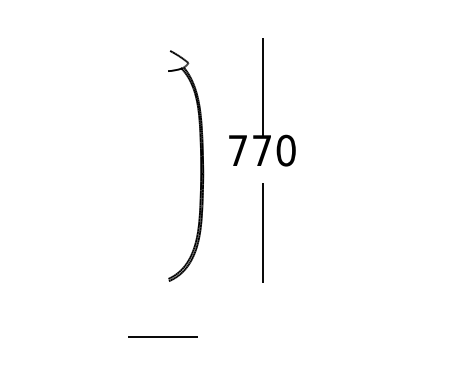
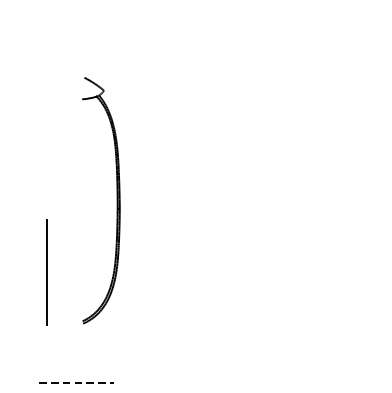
part: (262, 102) -> (183, 132), removed
line: (262, 232) -> (46, 271), moved
line: (162, 336) -> (76, 382), solid -> dashed

